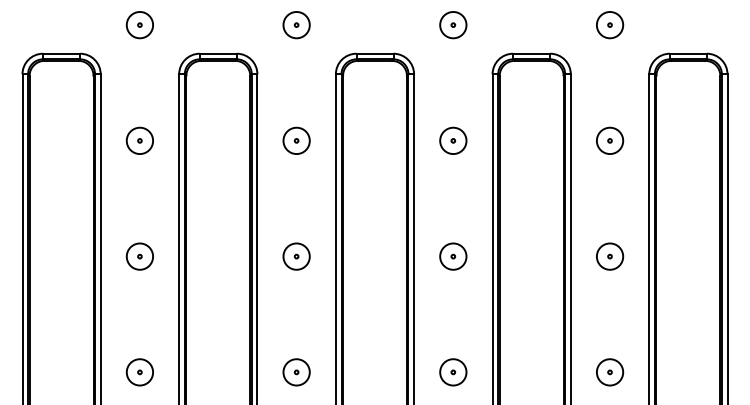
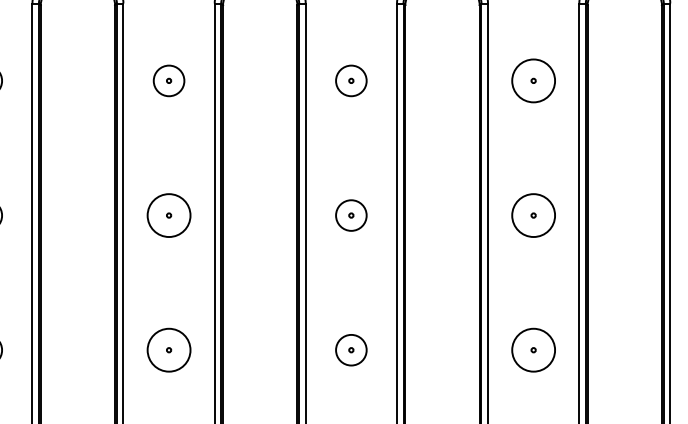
circle: (609, 140) -> (533, 80), size x1.4
circle: (296, 256) -> (168, 215), size x1.4
circle: (609, 256) -> (533, 215), size x1.4
circle: (296, 372) -> (168, 350), size x1.4
circle: (609, 372) -> (533, 350), size x1.4

